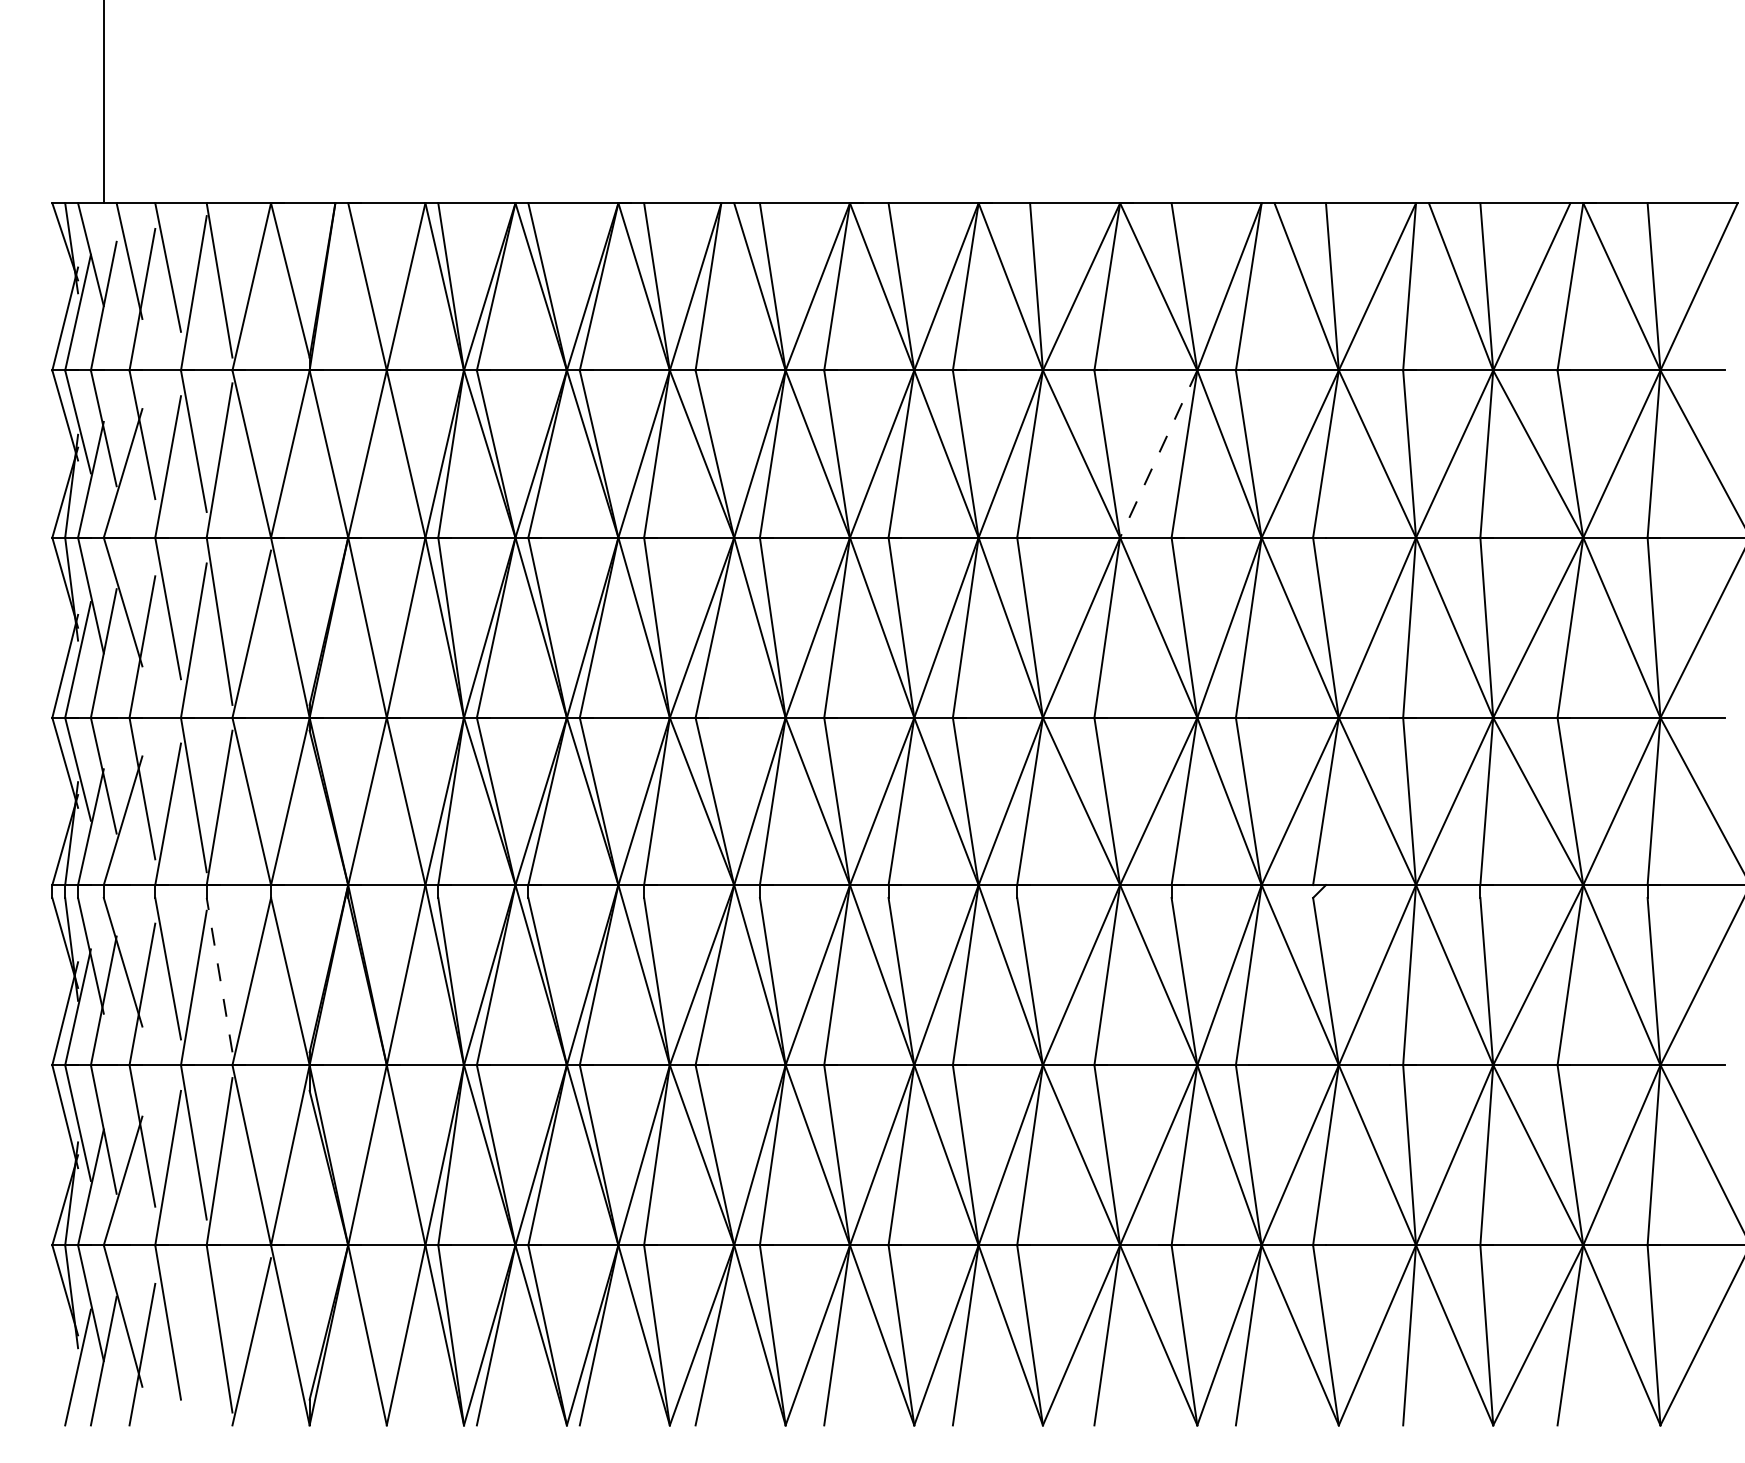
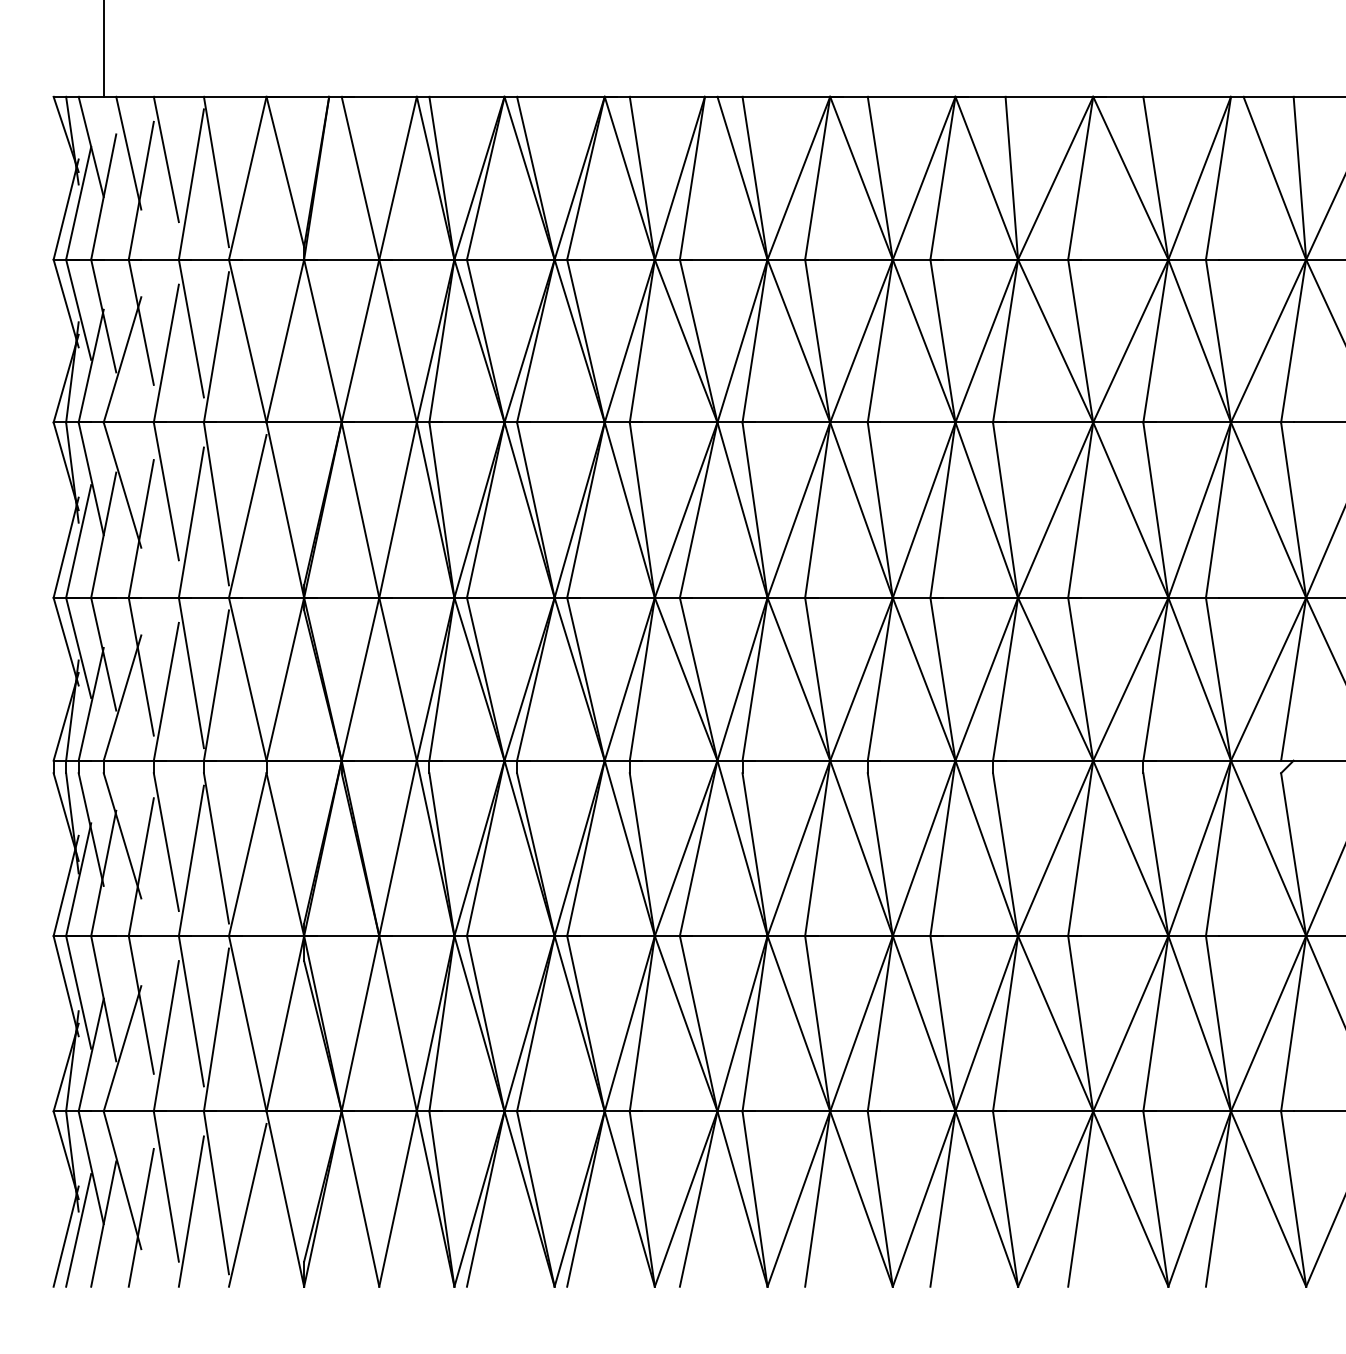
line: (1158, 454) -> (1130, 341), dashed -> solid
line: (219, 974) -> (216, 847), dashed -> solid
line: (193, 1348) -> (191, 1211), added
line: (65, 1373) -> (66, 1236), added

